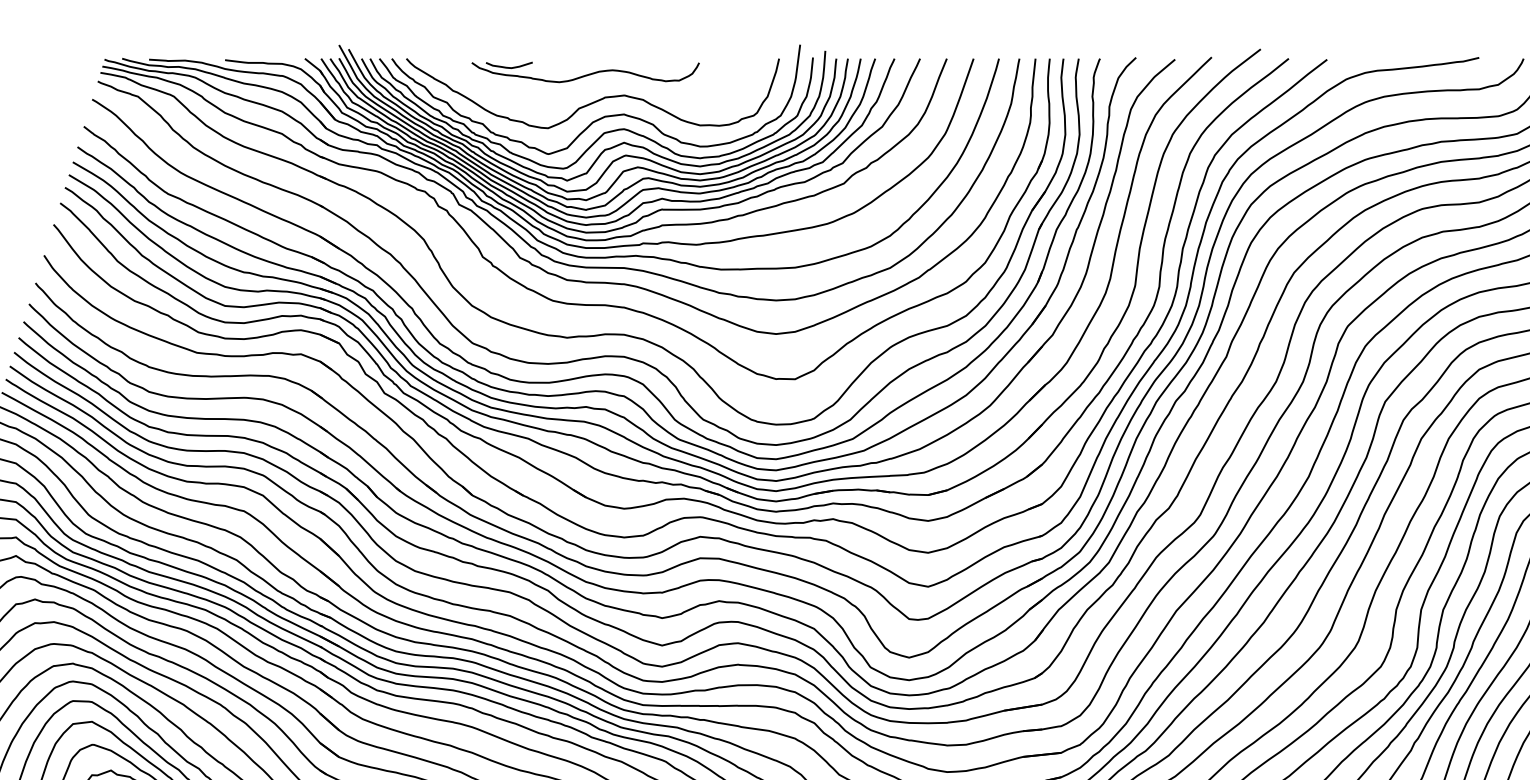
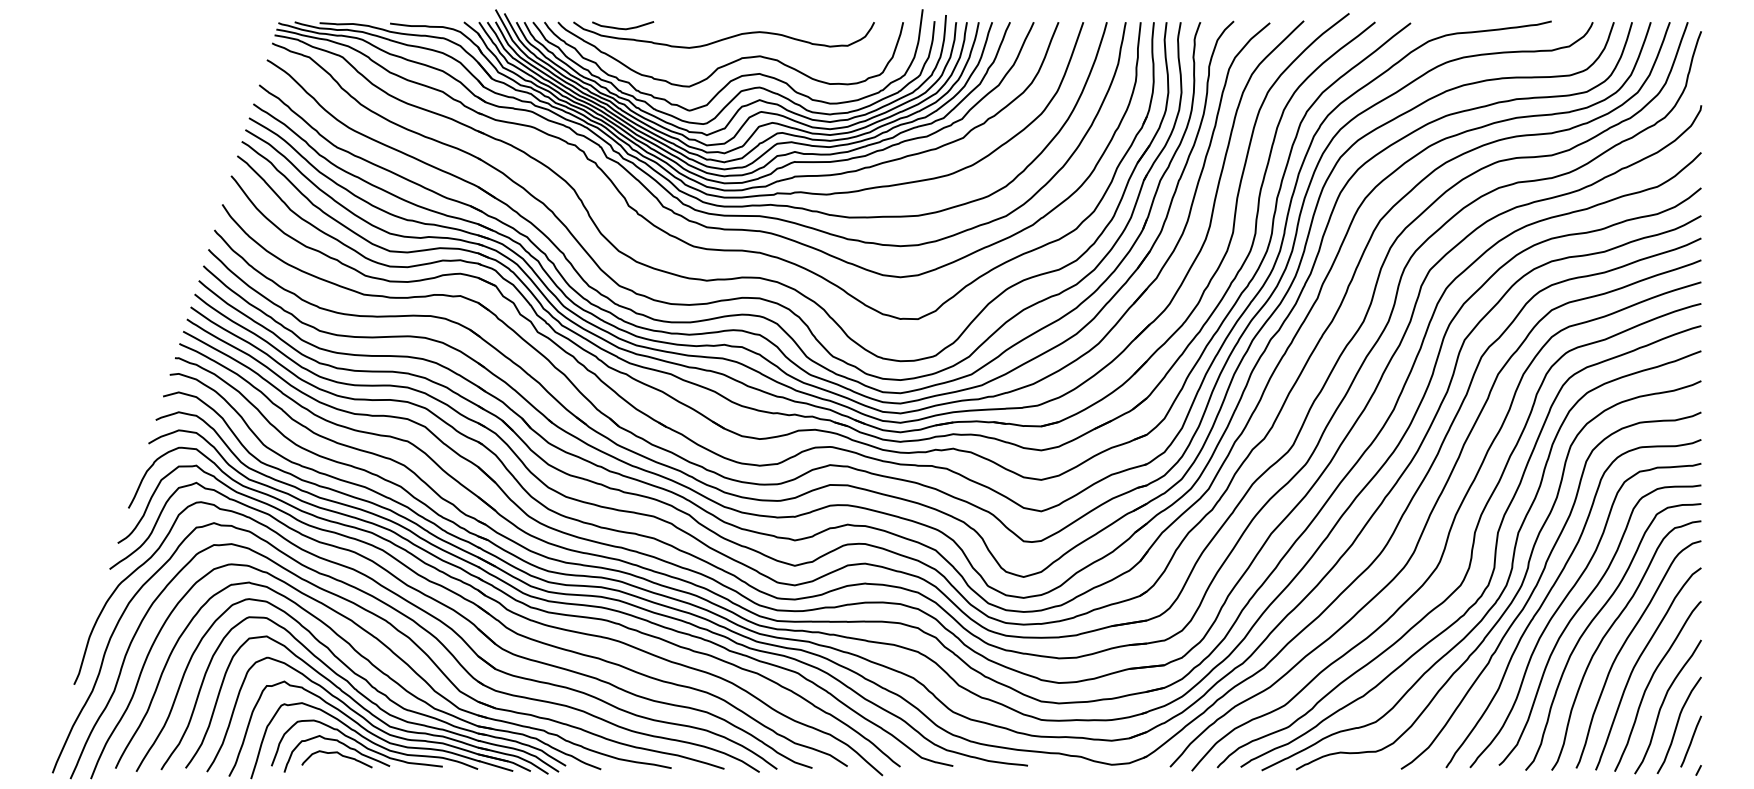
part: (585, 71) -> (723, 34), size x1.43

